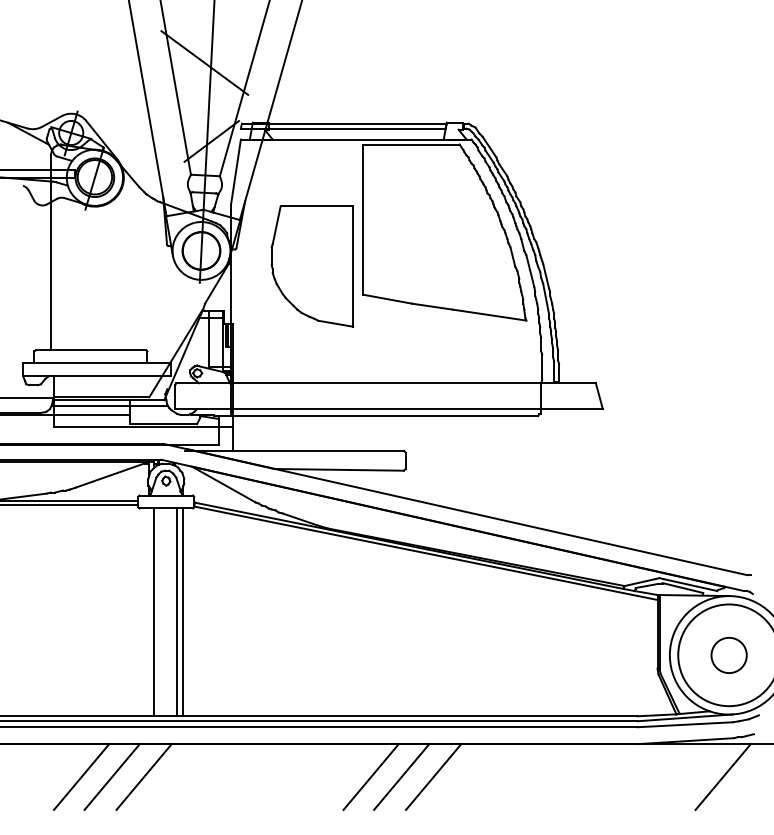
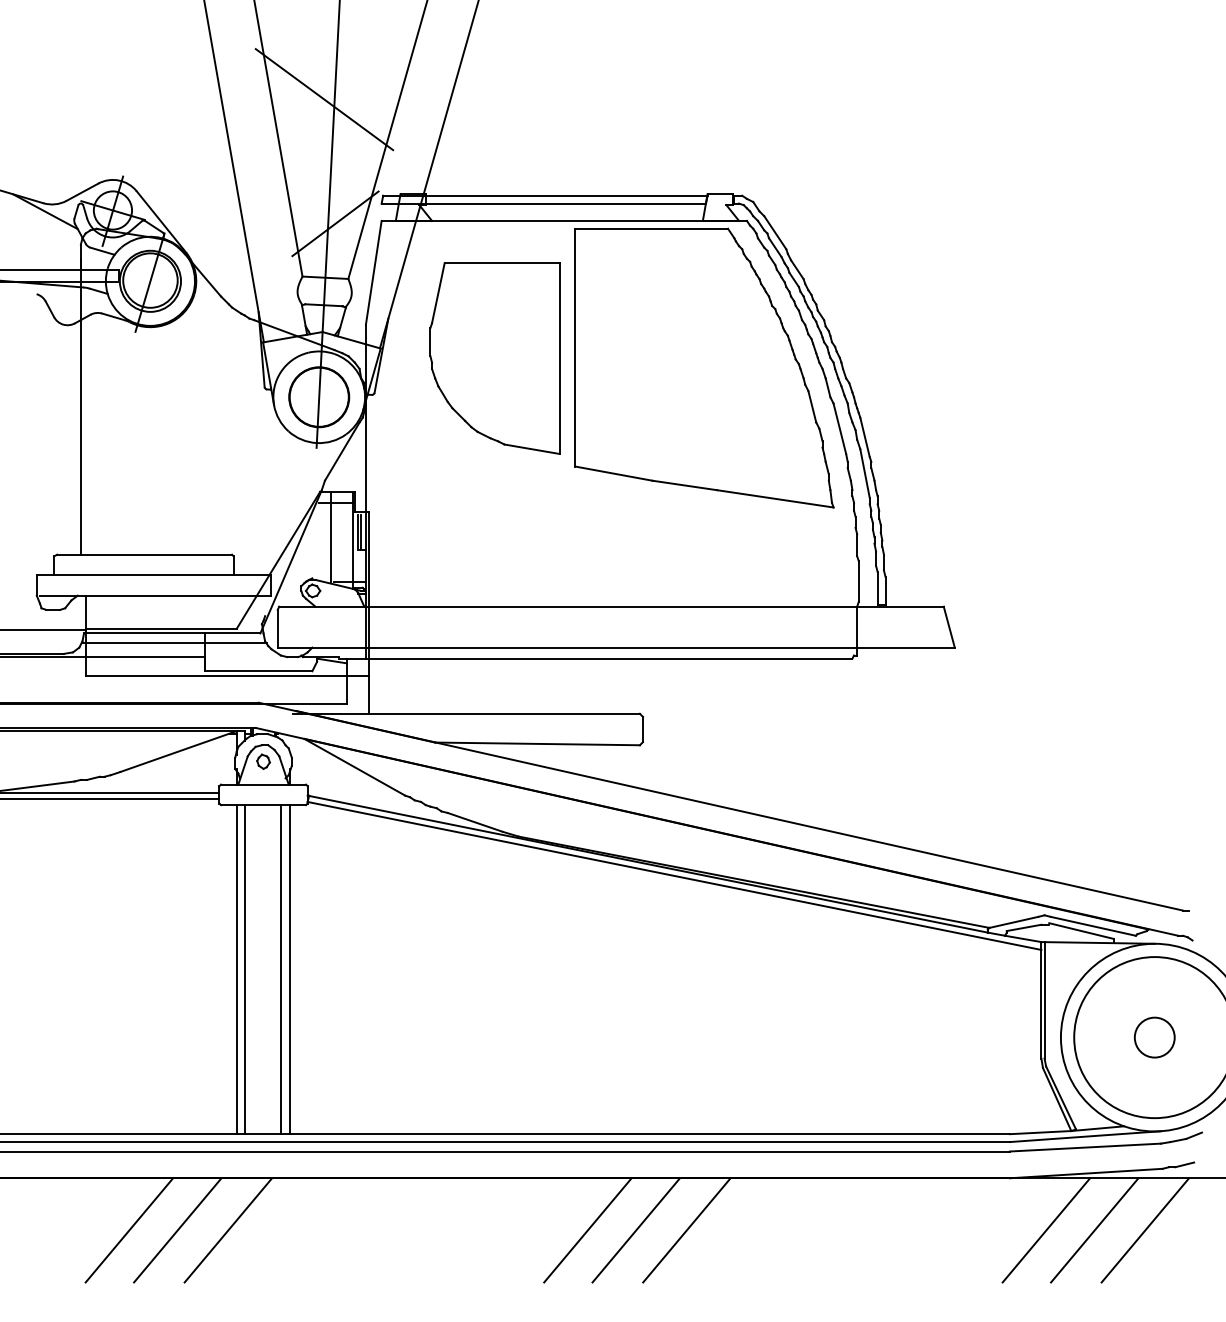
part: (312, 266) -> (495, 358), moved
line: (149, 612) -> (236, 969), added
circle: (728, 654) -> (1153, 1036), size x0.71
line: (660, 776) -> (1046, 1229), added
line: (690, 776) -> (1093, 1229), added

